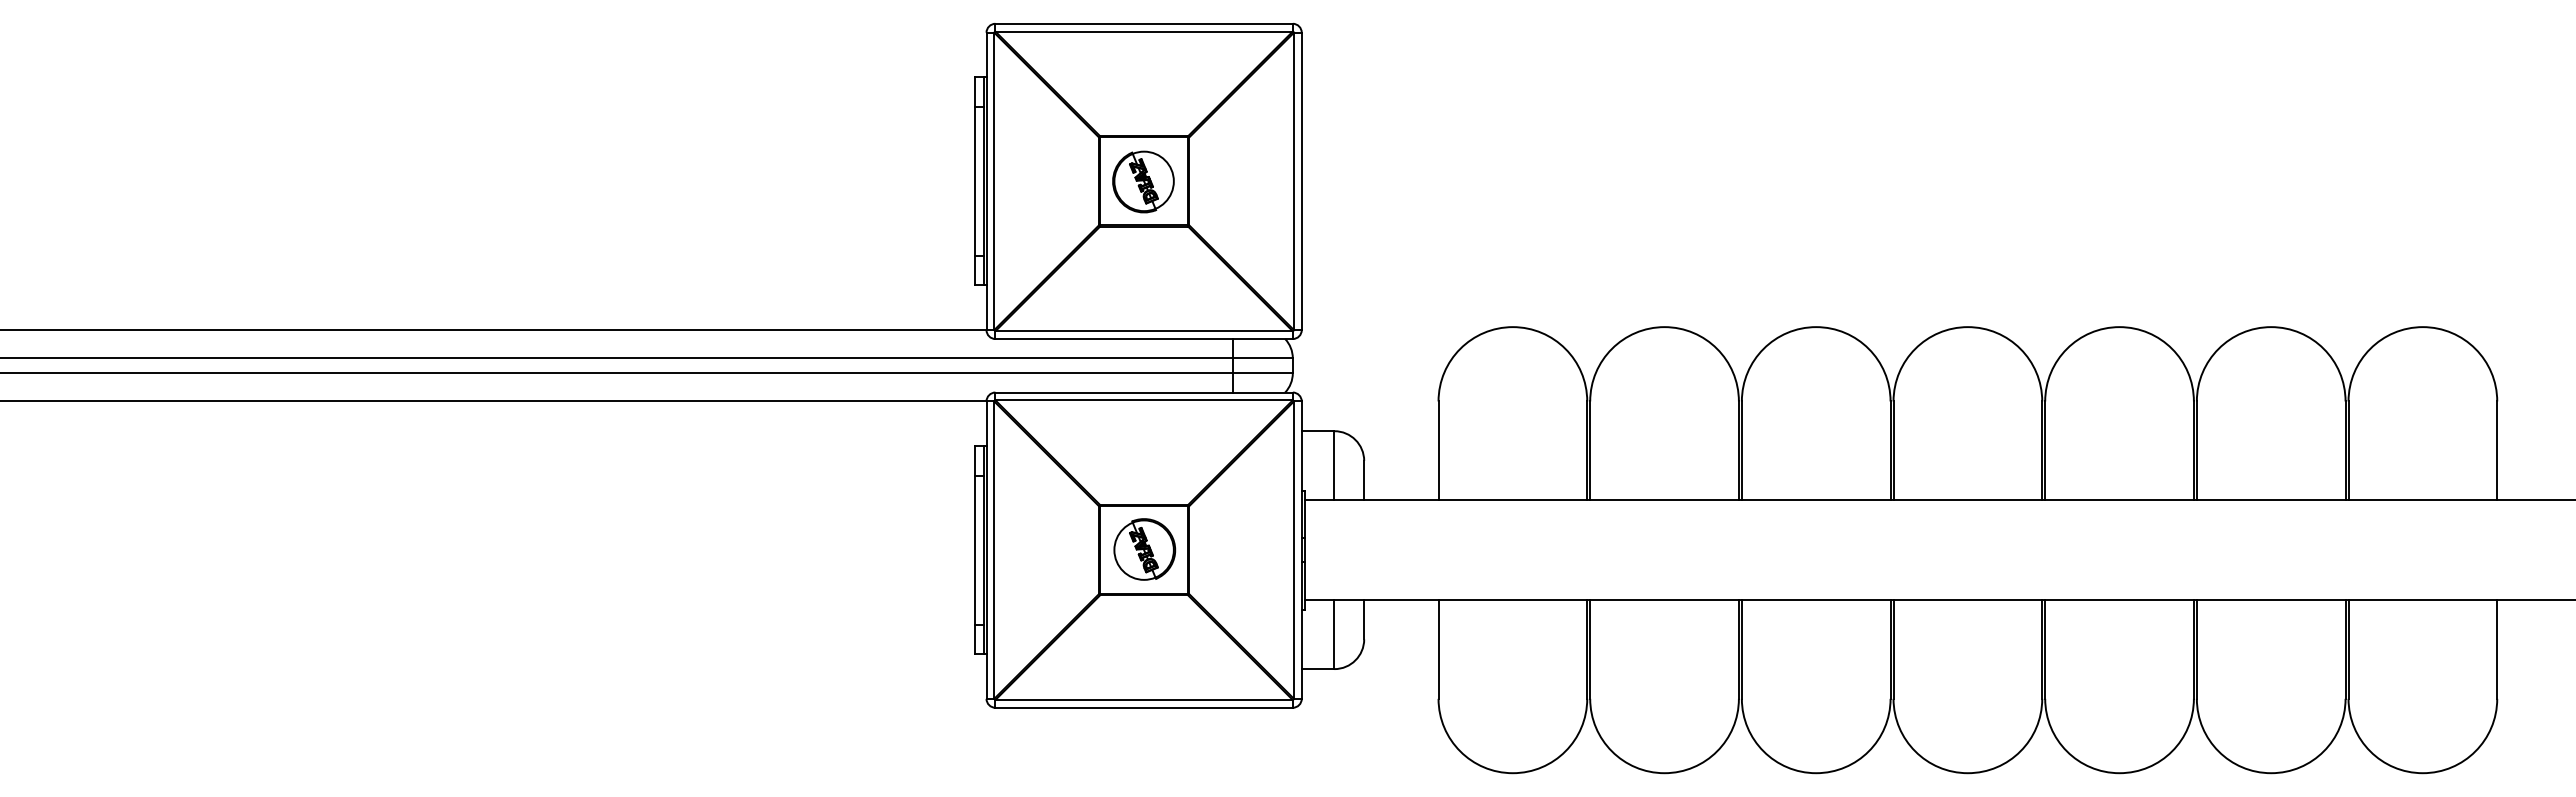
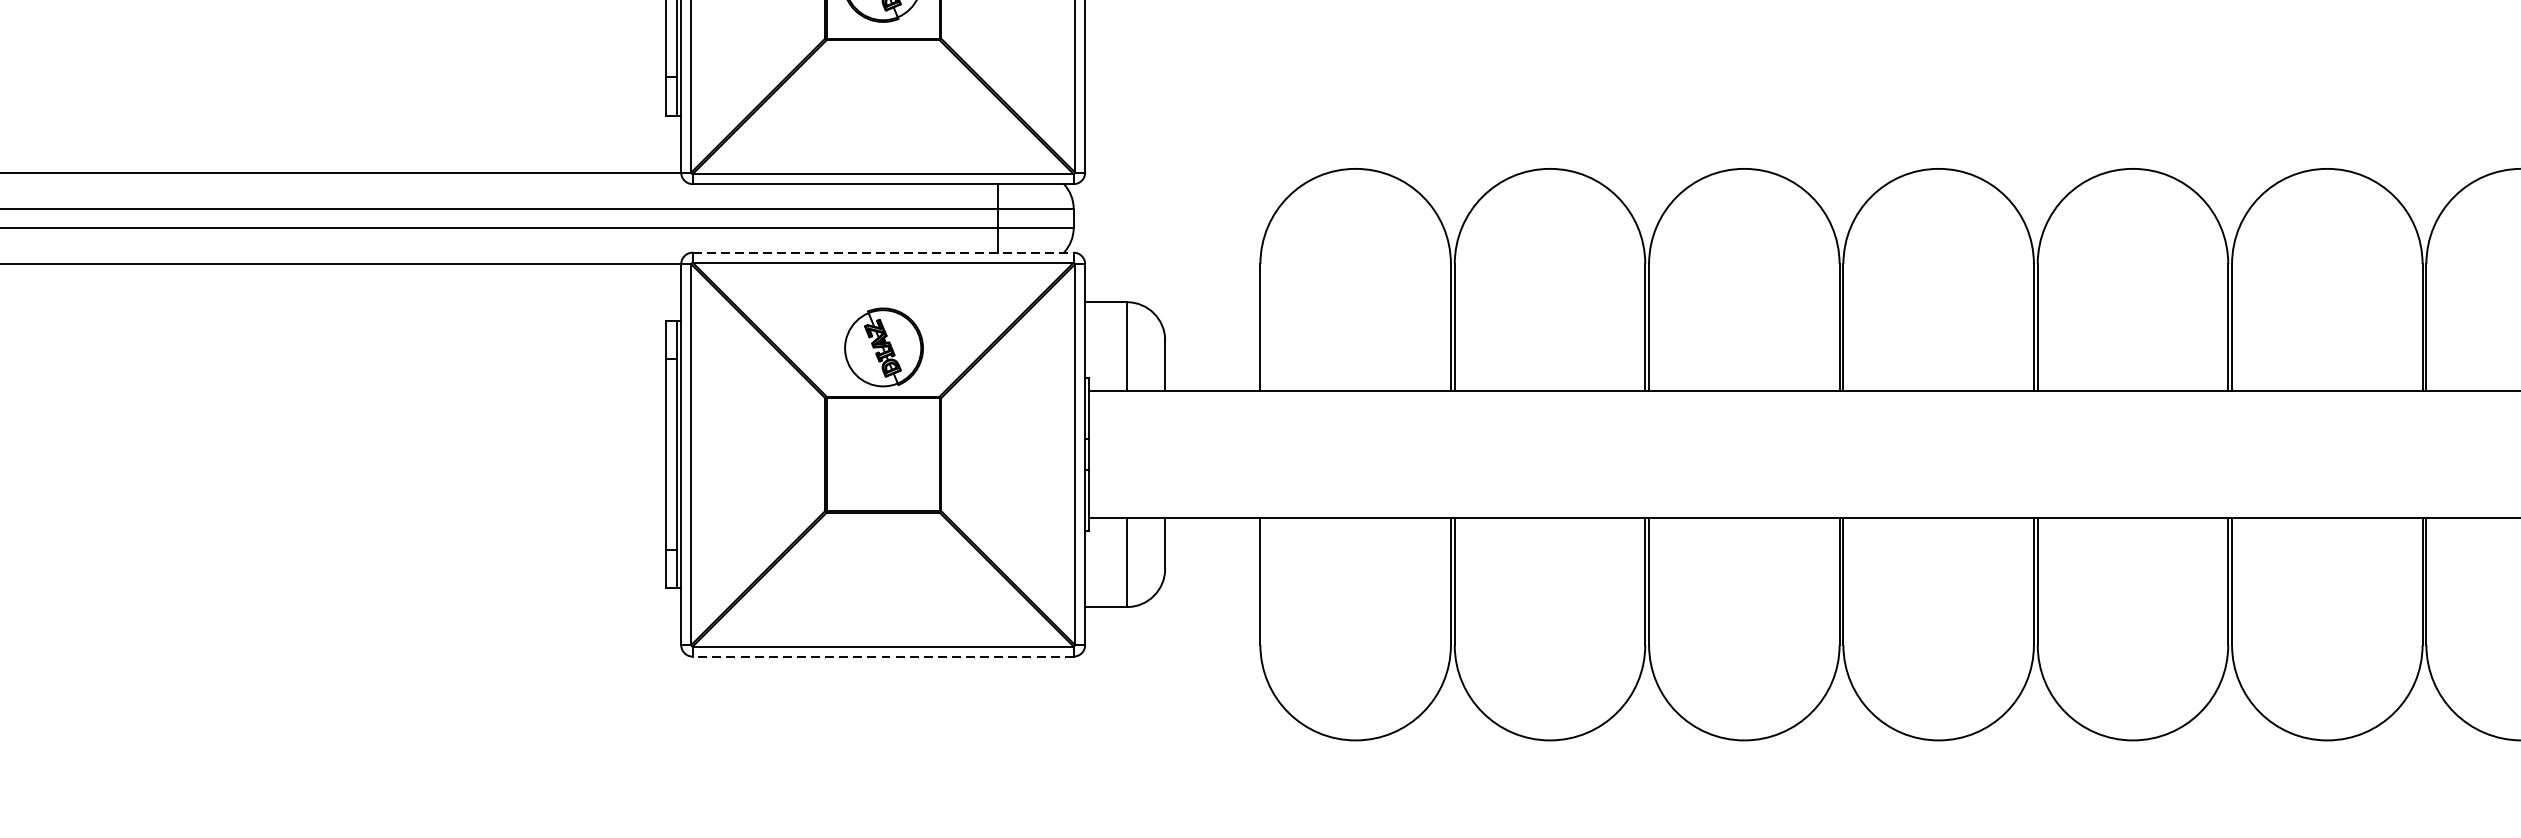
line: (1144, 392) -> (883, 252), solid -> dashed
part: (1144, 549) -> (883, 347), moved
line: (1144, 707) -> (883, 656), solid -> dashed

